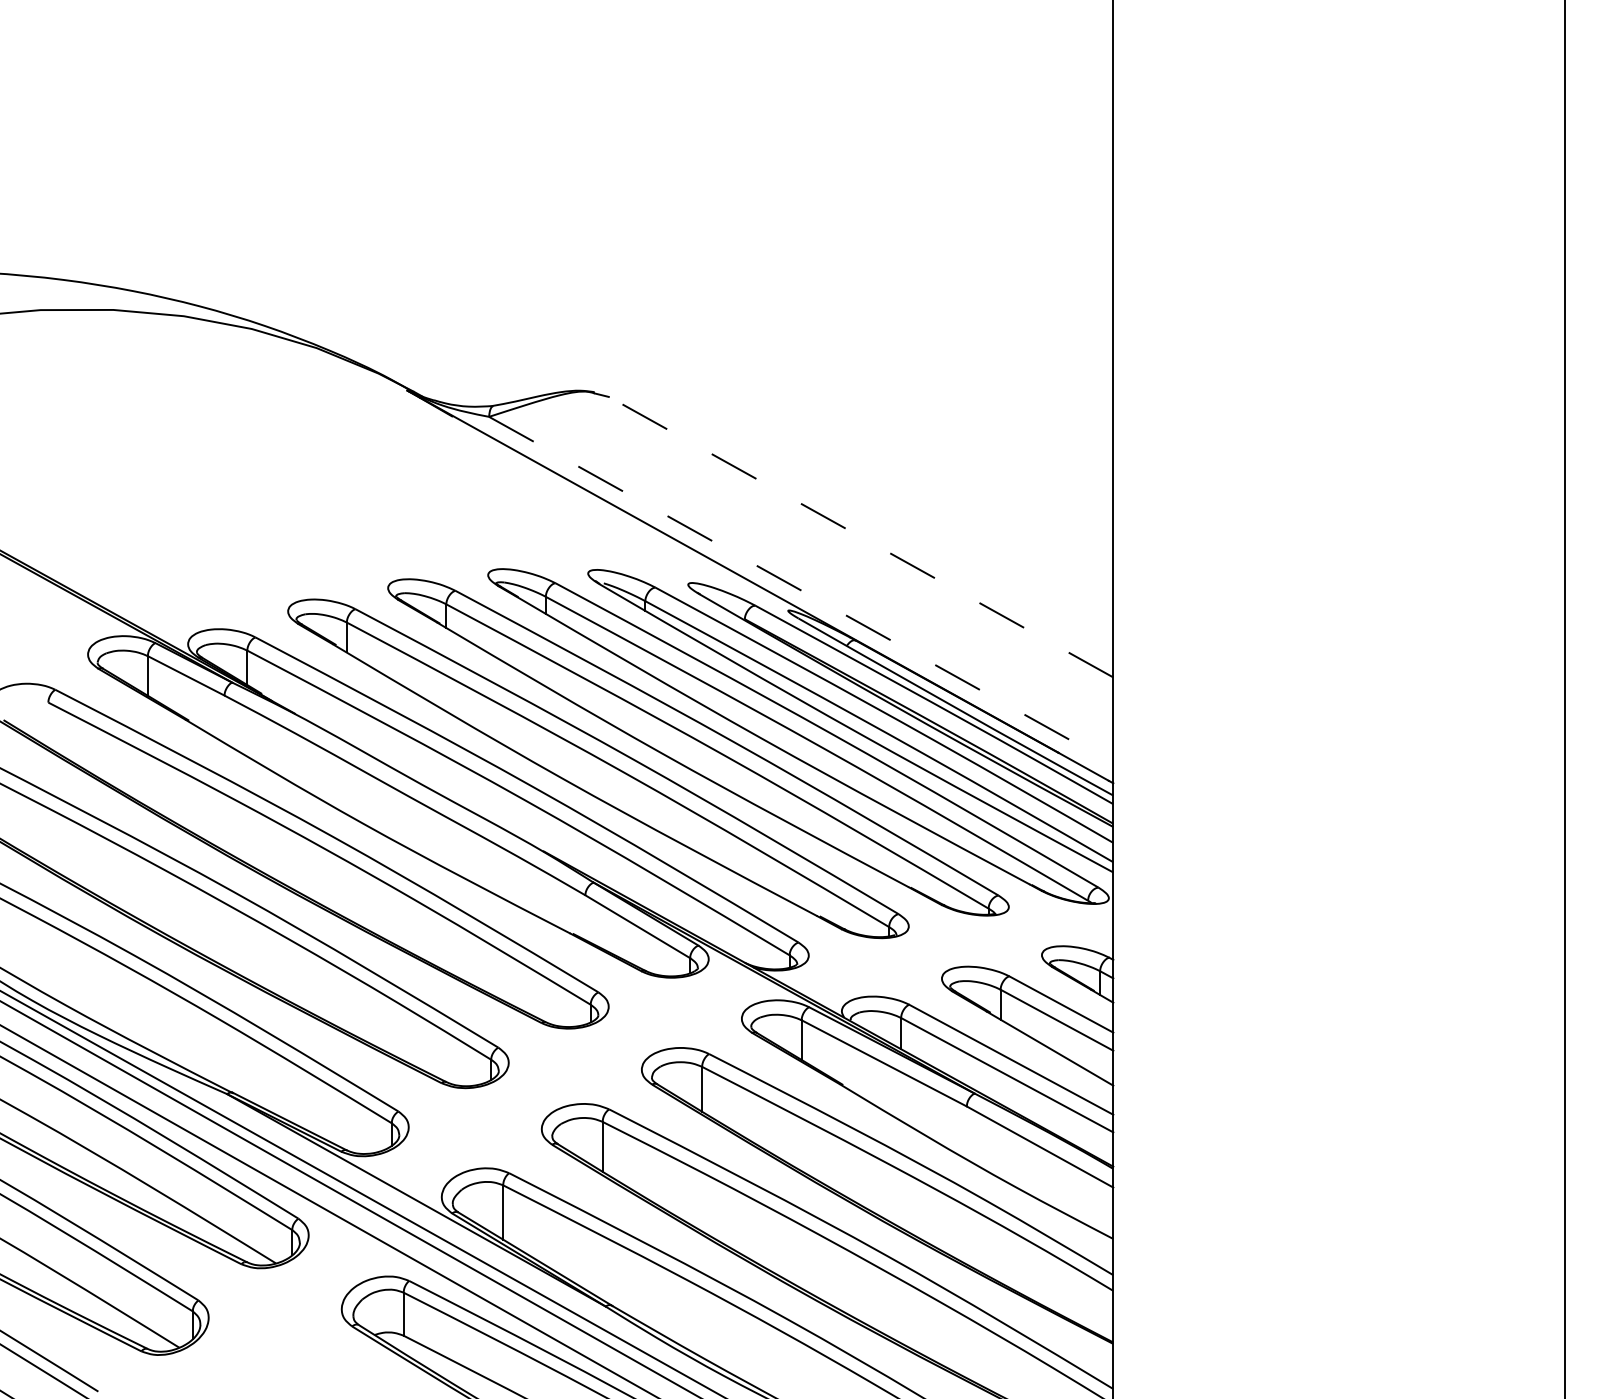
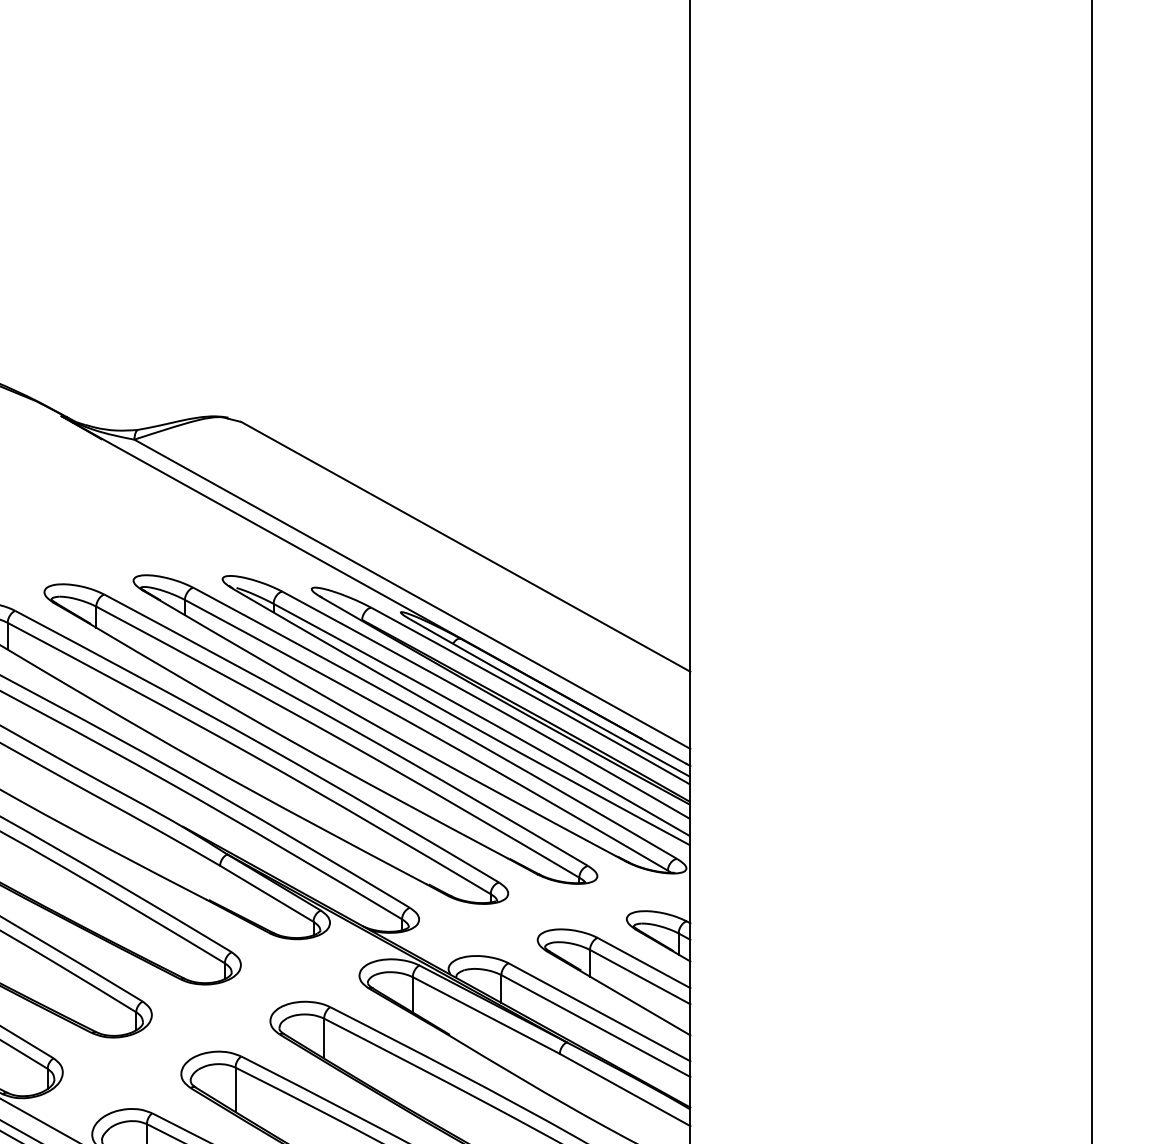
line: (861, 537) -> (466, 547), dashed -> solid
line: (801, 590) -> (412, 594), dashed -> solid

